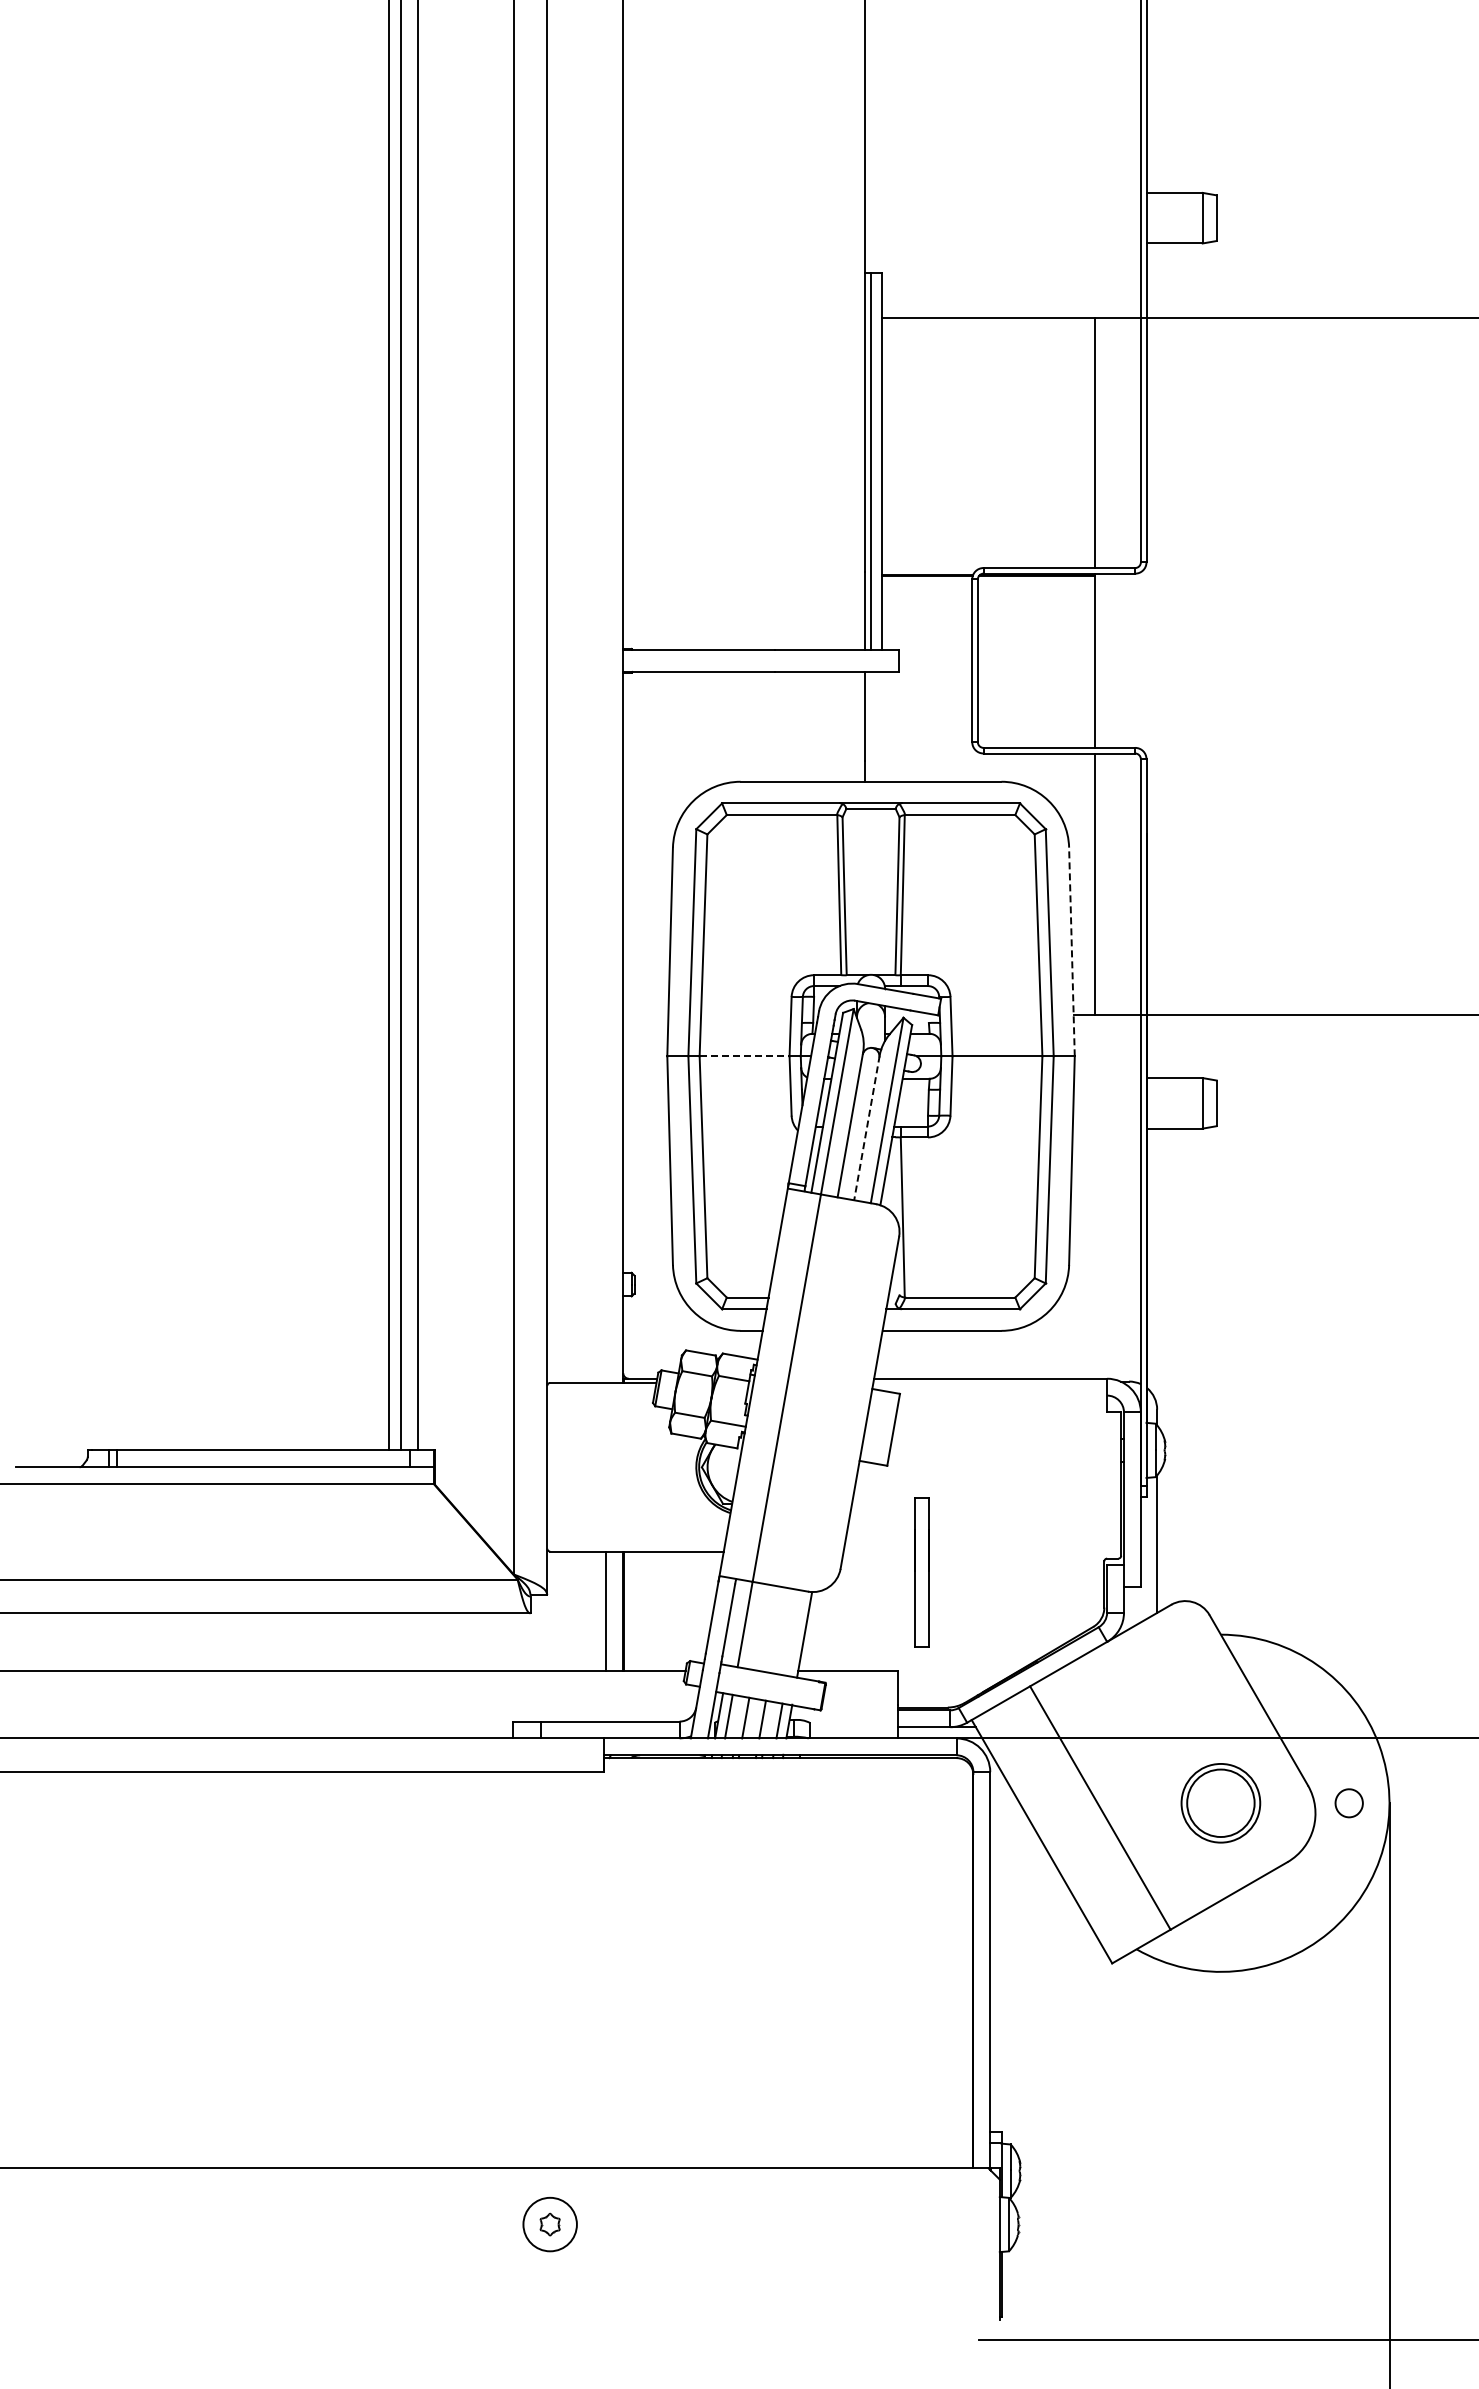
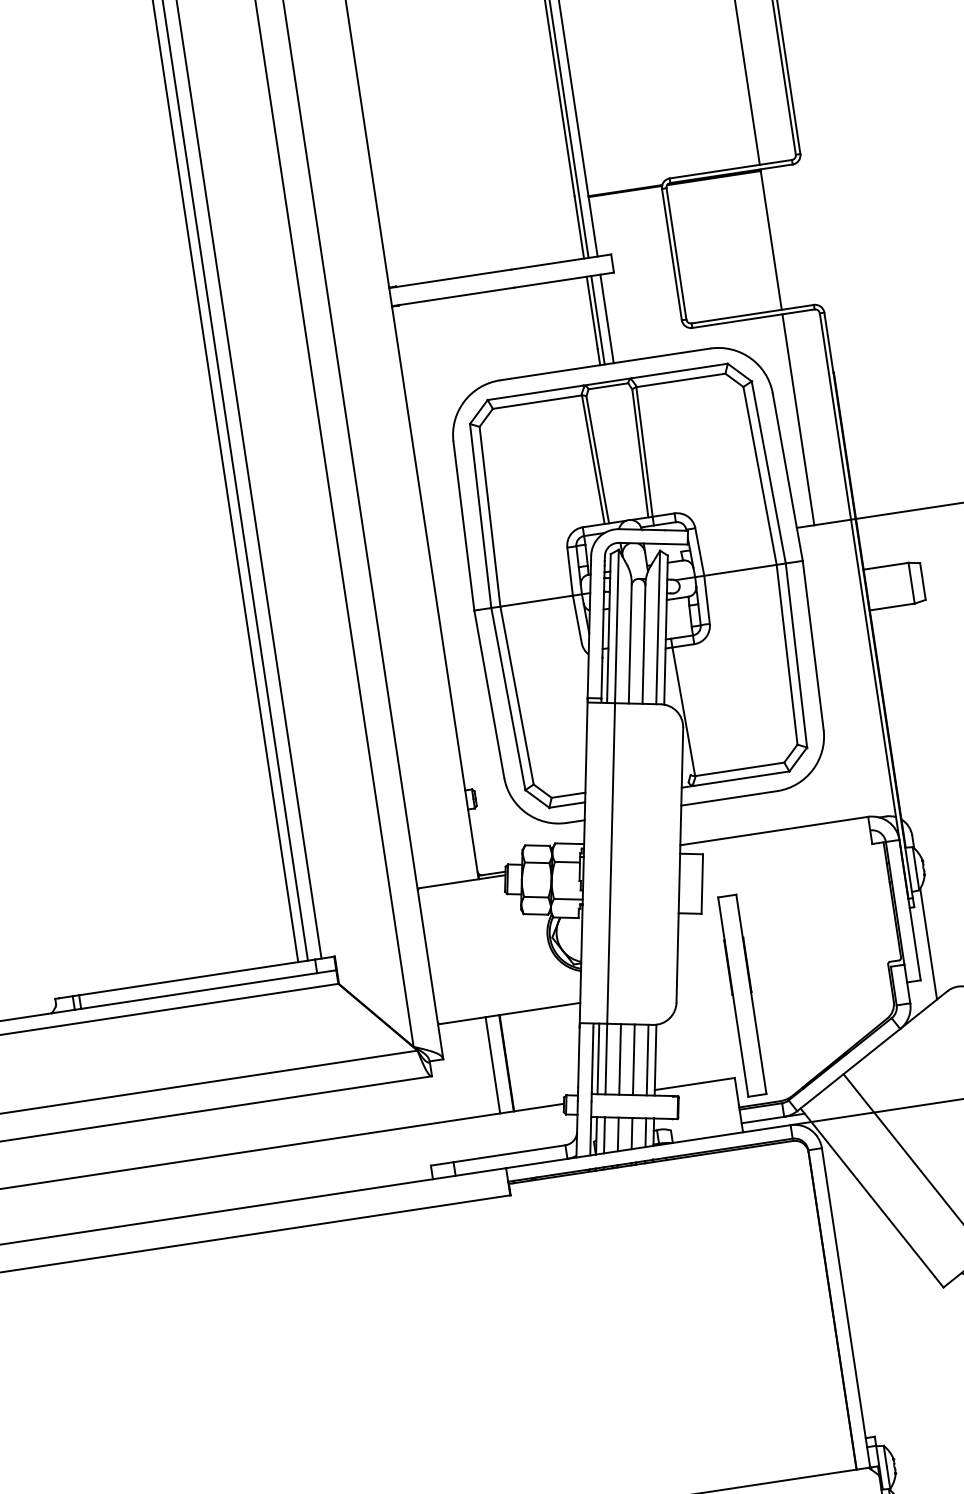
line: (870, 726) -> (597, 319), added
line: (881, 726) -> (606, 318), added
line: (1071, 951) -> (787, 476), dashed -> solid
line: (744, 1056) -> (536, 601), dashed -> solid
line: (866, 1128) -> (643, 644), dashed -> solid
part: (921, 1572) -> (742, 995), size x1.67
line: (735, 1622) -> (598, 1058), added
line: (761, 1627) -> (619, 1059), added
line: (777, 1630) -> (633, 1059), added
line: (794, 1633) -> (647, 1060), added

